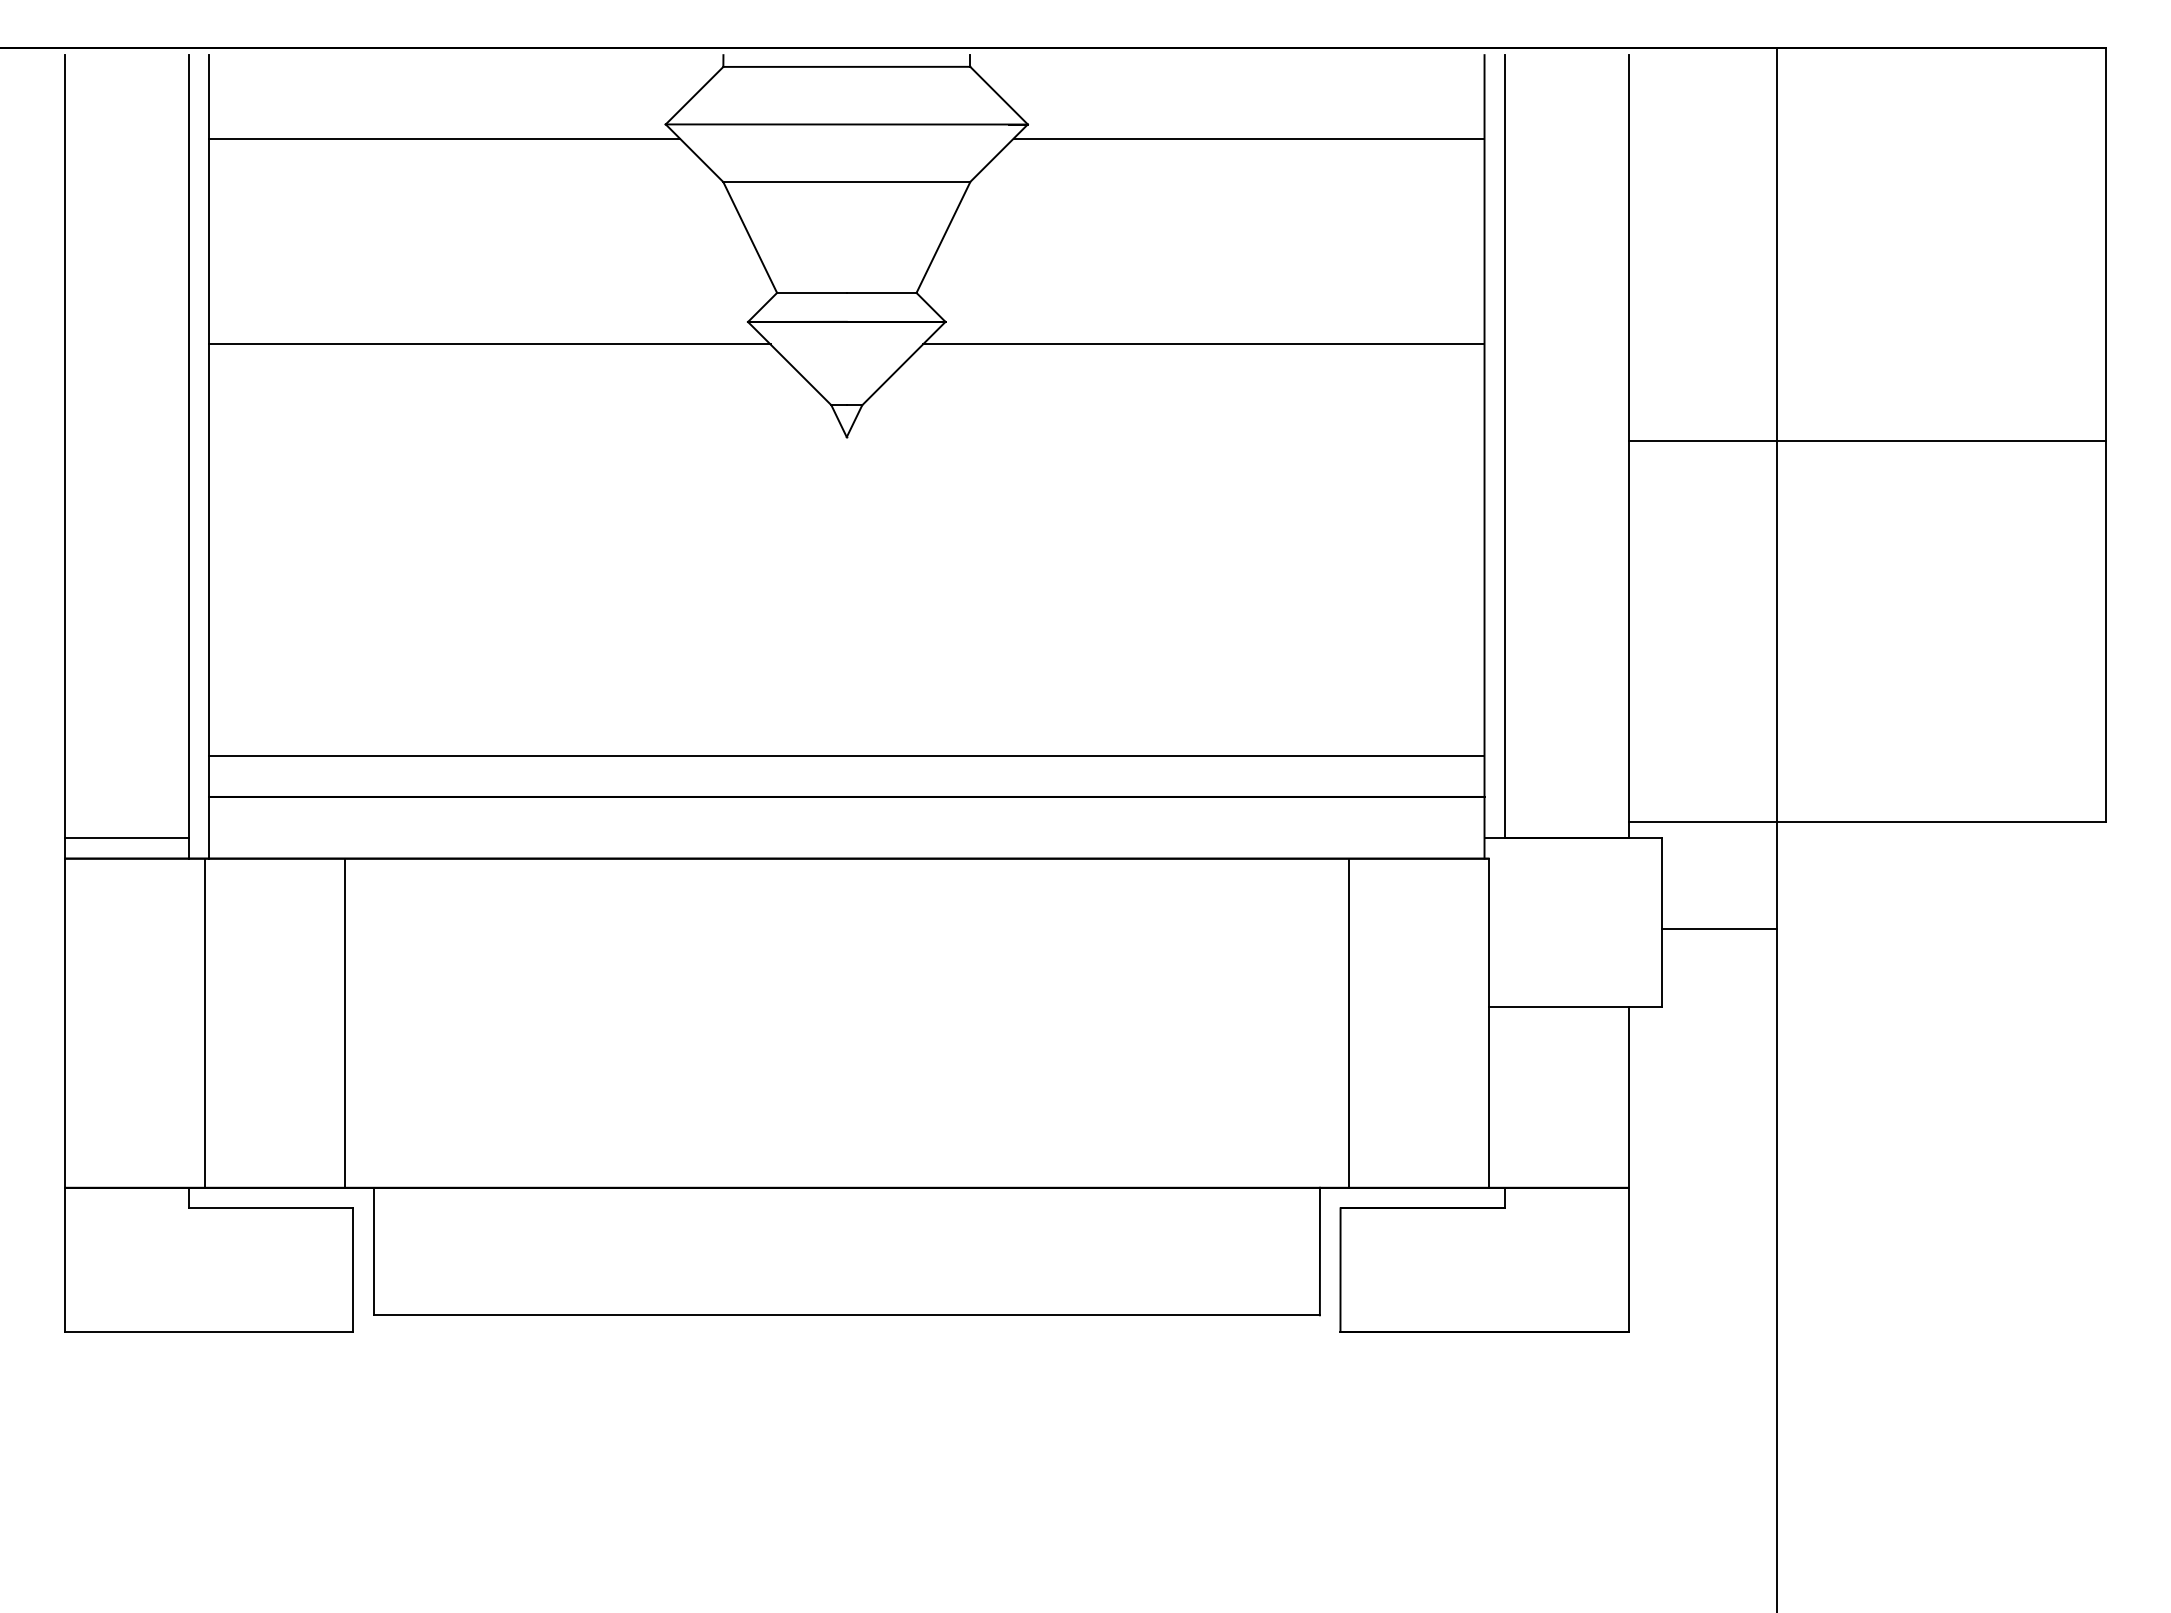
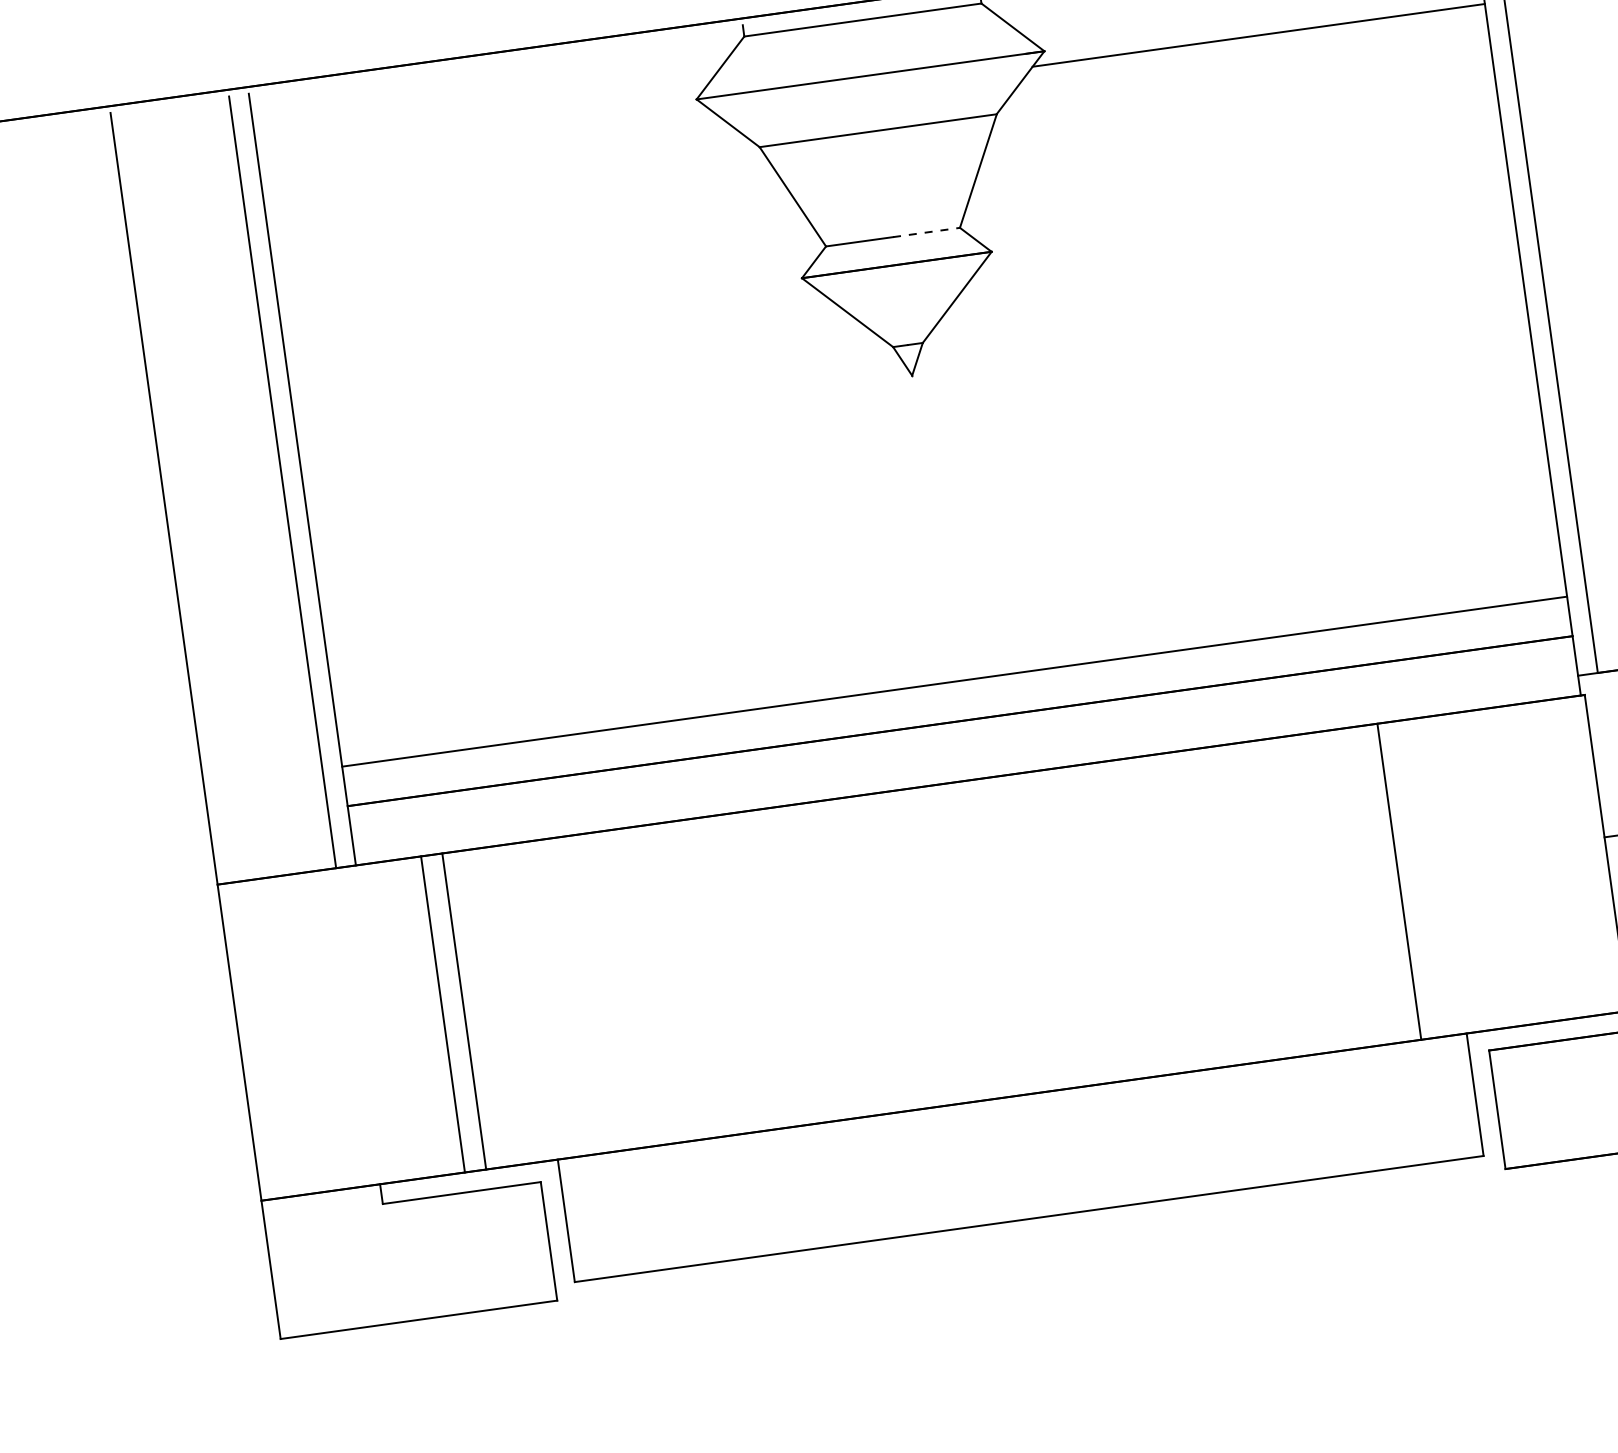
line: (444, 138) -> (486, 142), removed
line: (881, 292) -> (926, 232), solid -> dashed
line: (489, 344) -> (556, 334), removed
line: (1203, 344) -> (1242, 239), removed
line: (126, 838) -> (273, 857), removed
line: (205, 1022) -> (464, 1010), moved
line: (344, 1022) -> (442, 1013), moved
line: (1348, 1022) -> (1399, 881), moved

